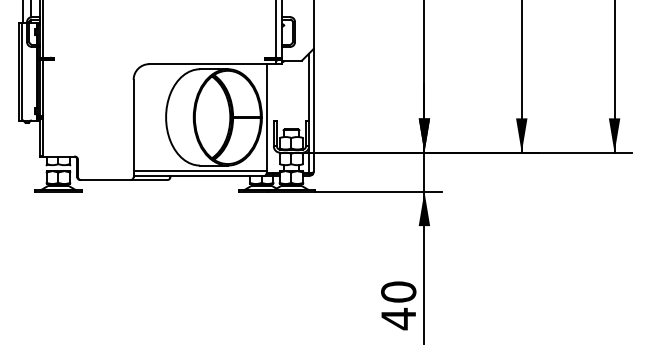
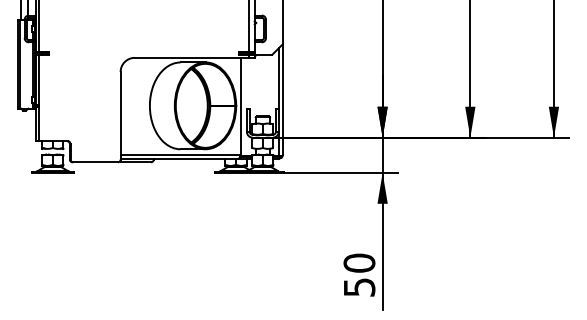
text: (398, 319) -> (359, 287), 40 -> 50

